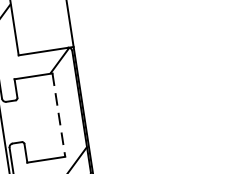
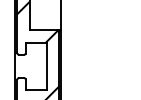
line: (58, 115) -> (46, 66), dashed -> solid

